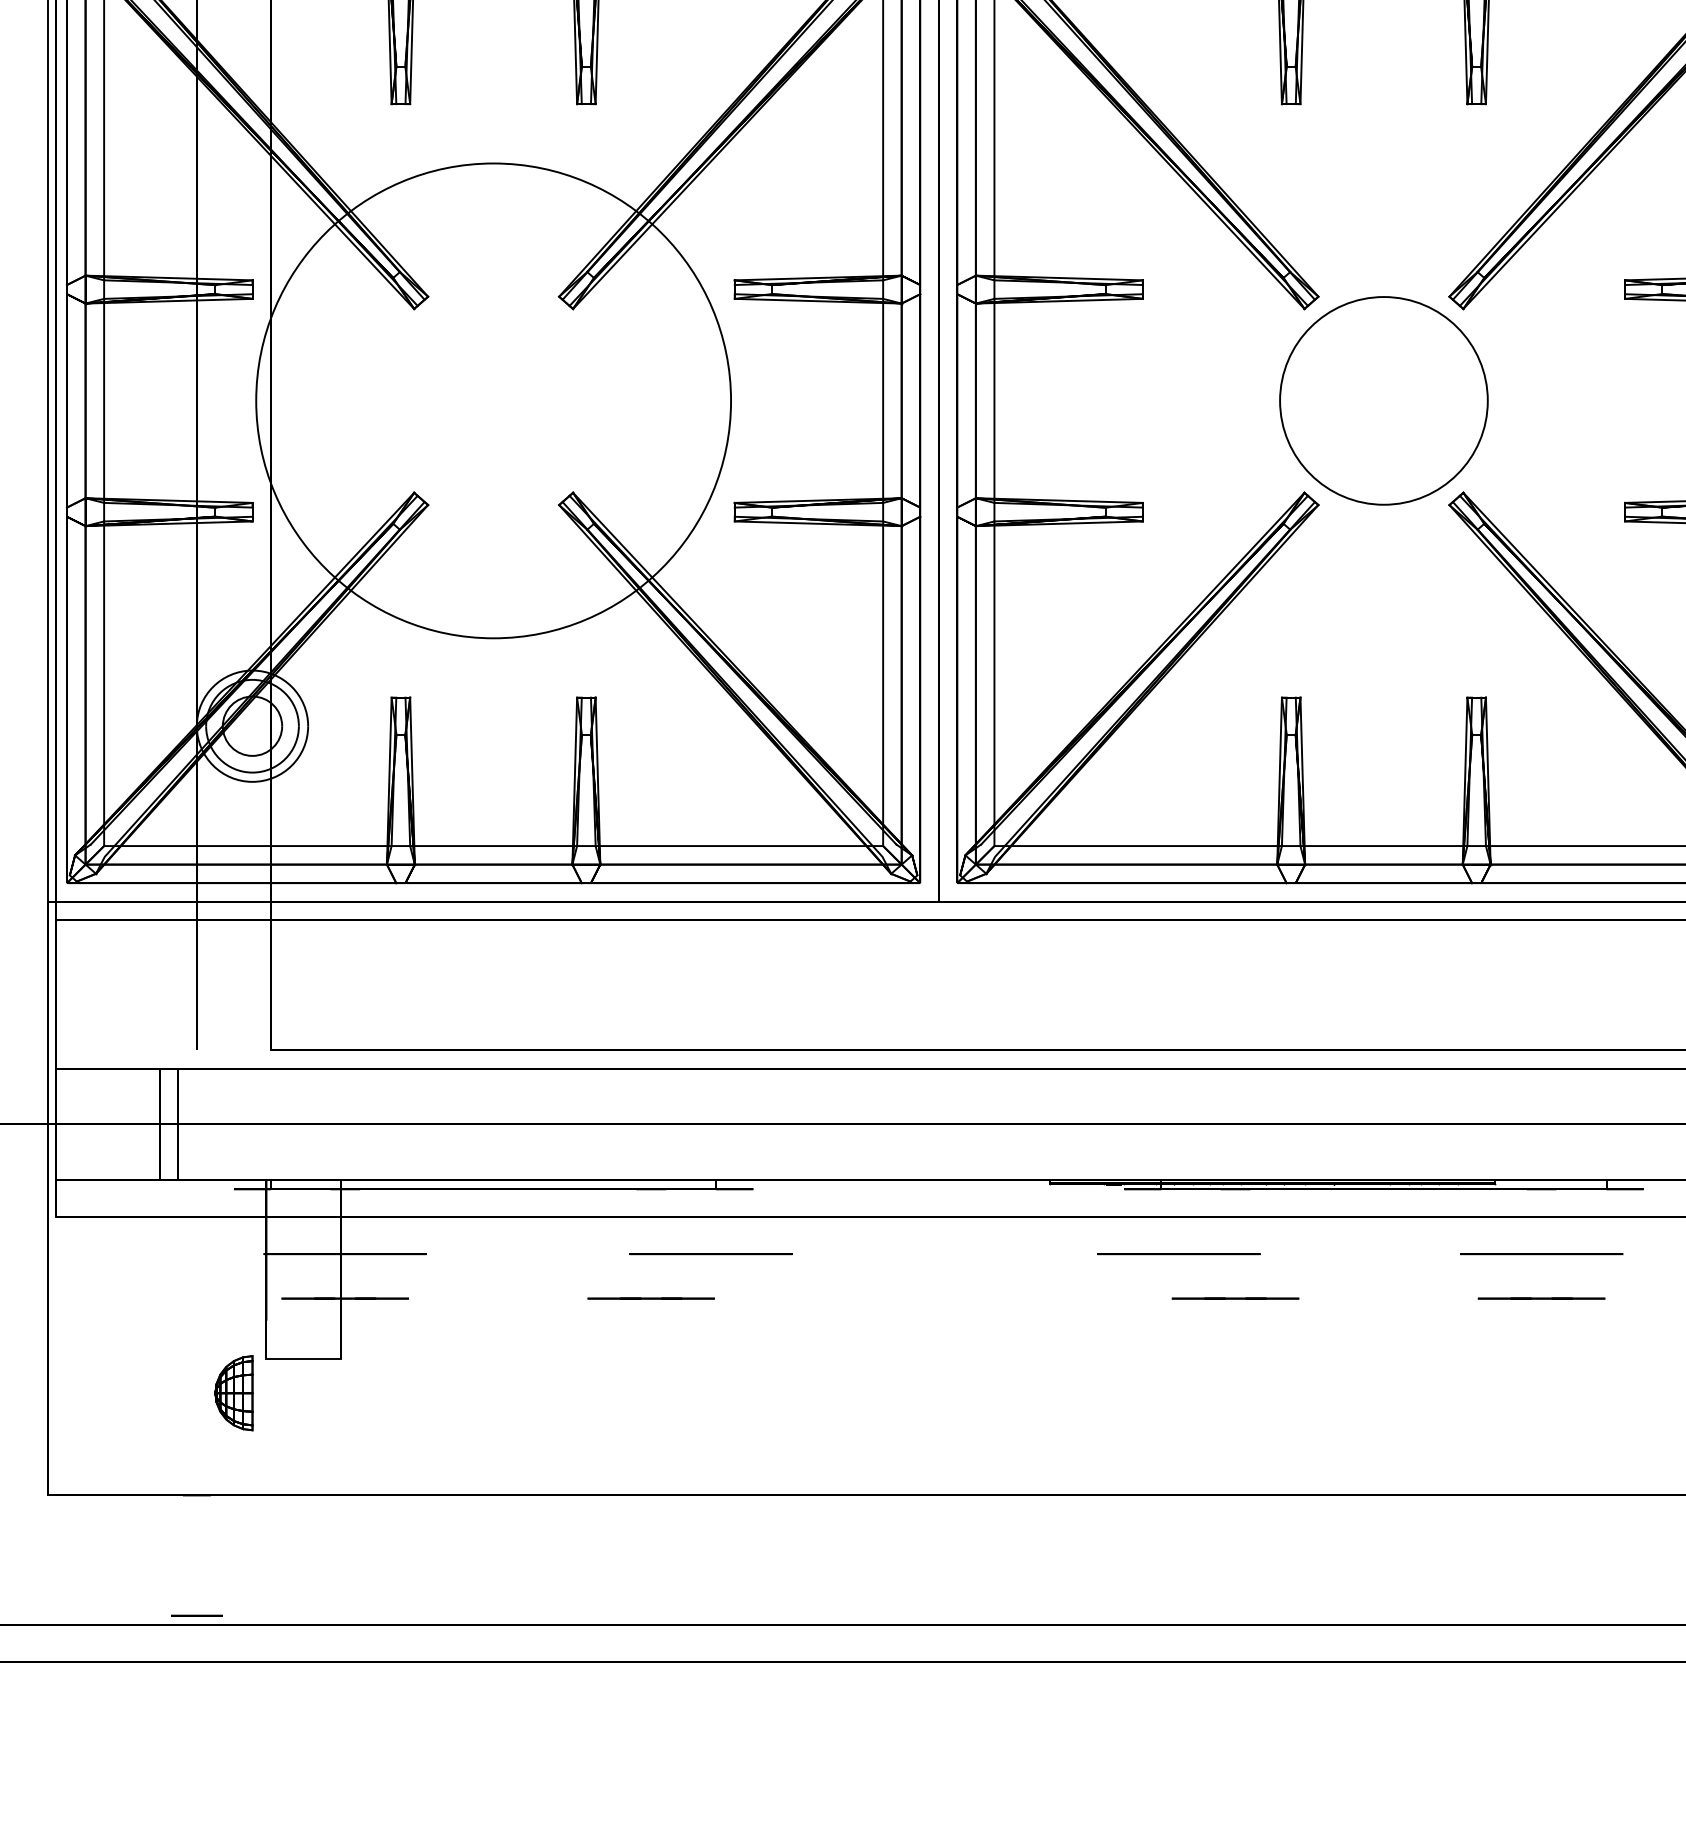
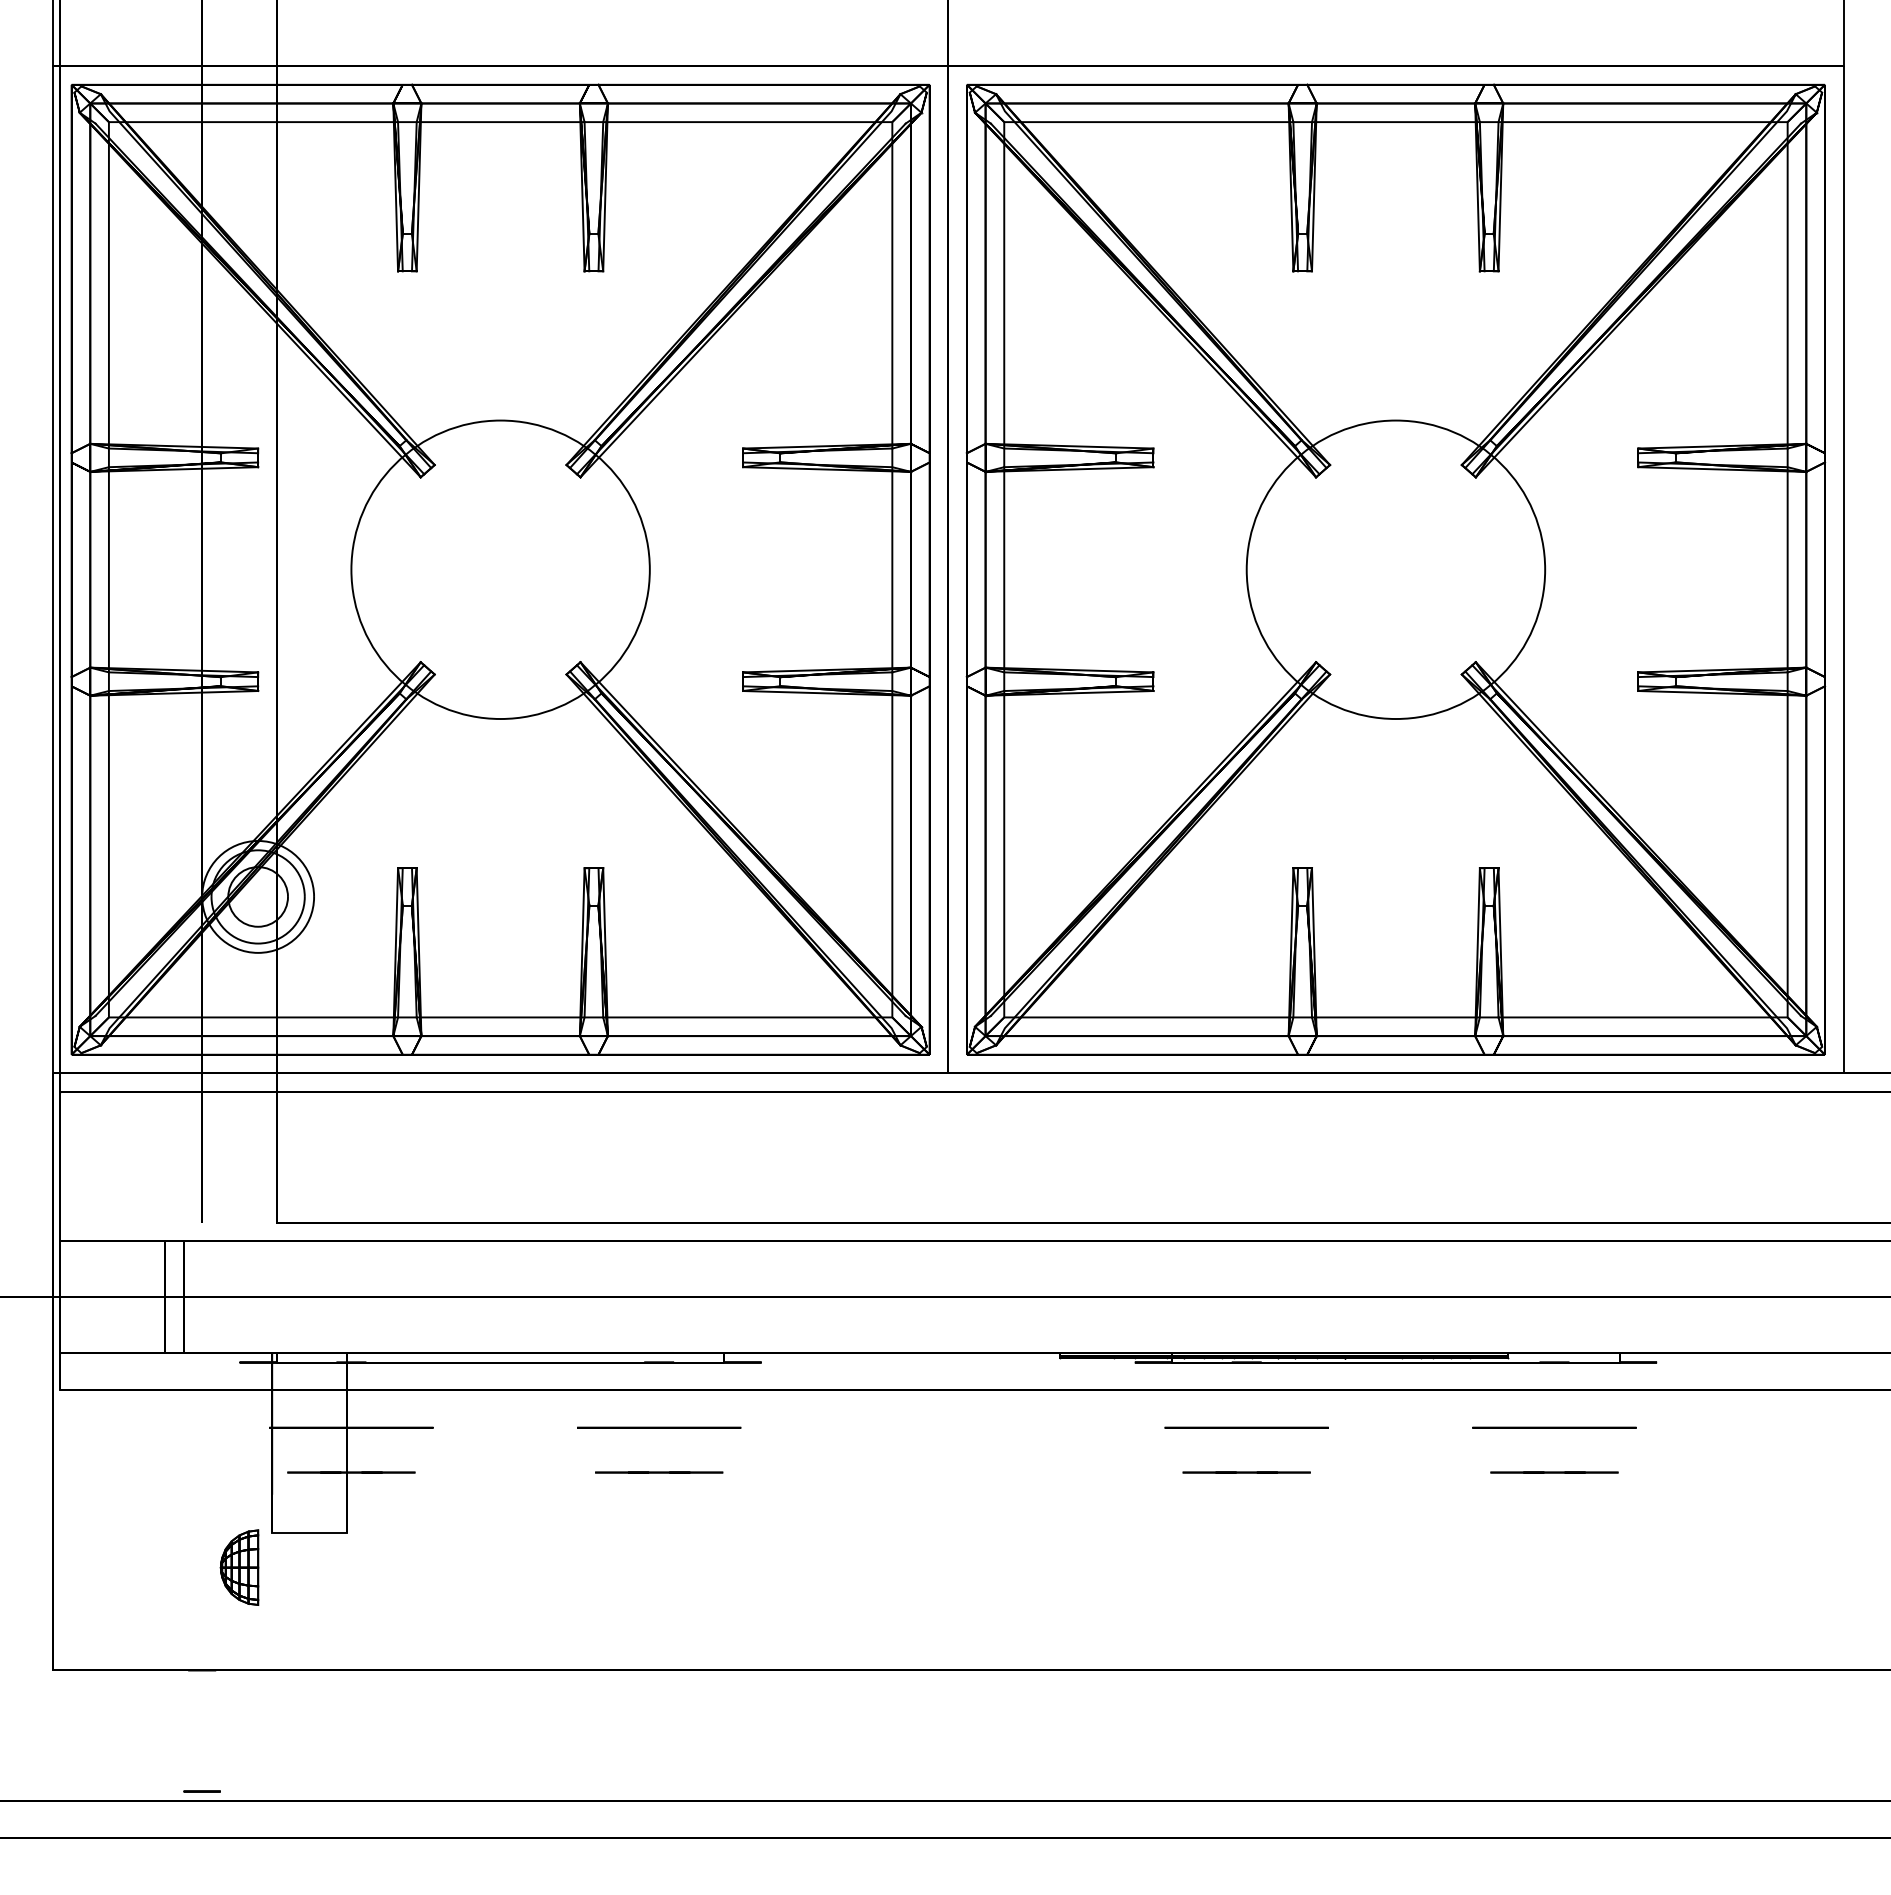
circle: (493, 400) -> (500, 569), size x0.62
circle: (1383, 400) -> (1395, 569), size x1.43
circle: (711, 1253) -> (659, 1427), moved
circle: (1178, 1253) -> (1246, 1427), moved
circle: (196, 1615) -> (201, 1791), size x0.71

